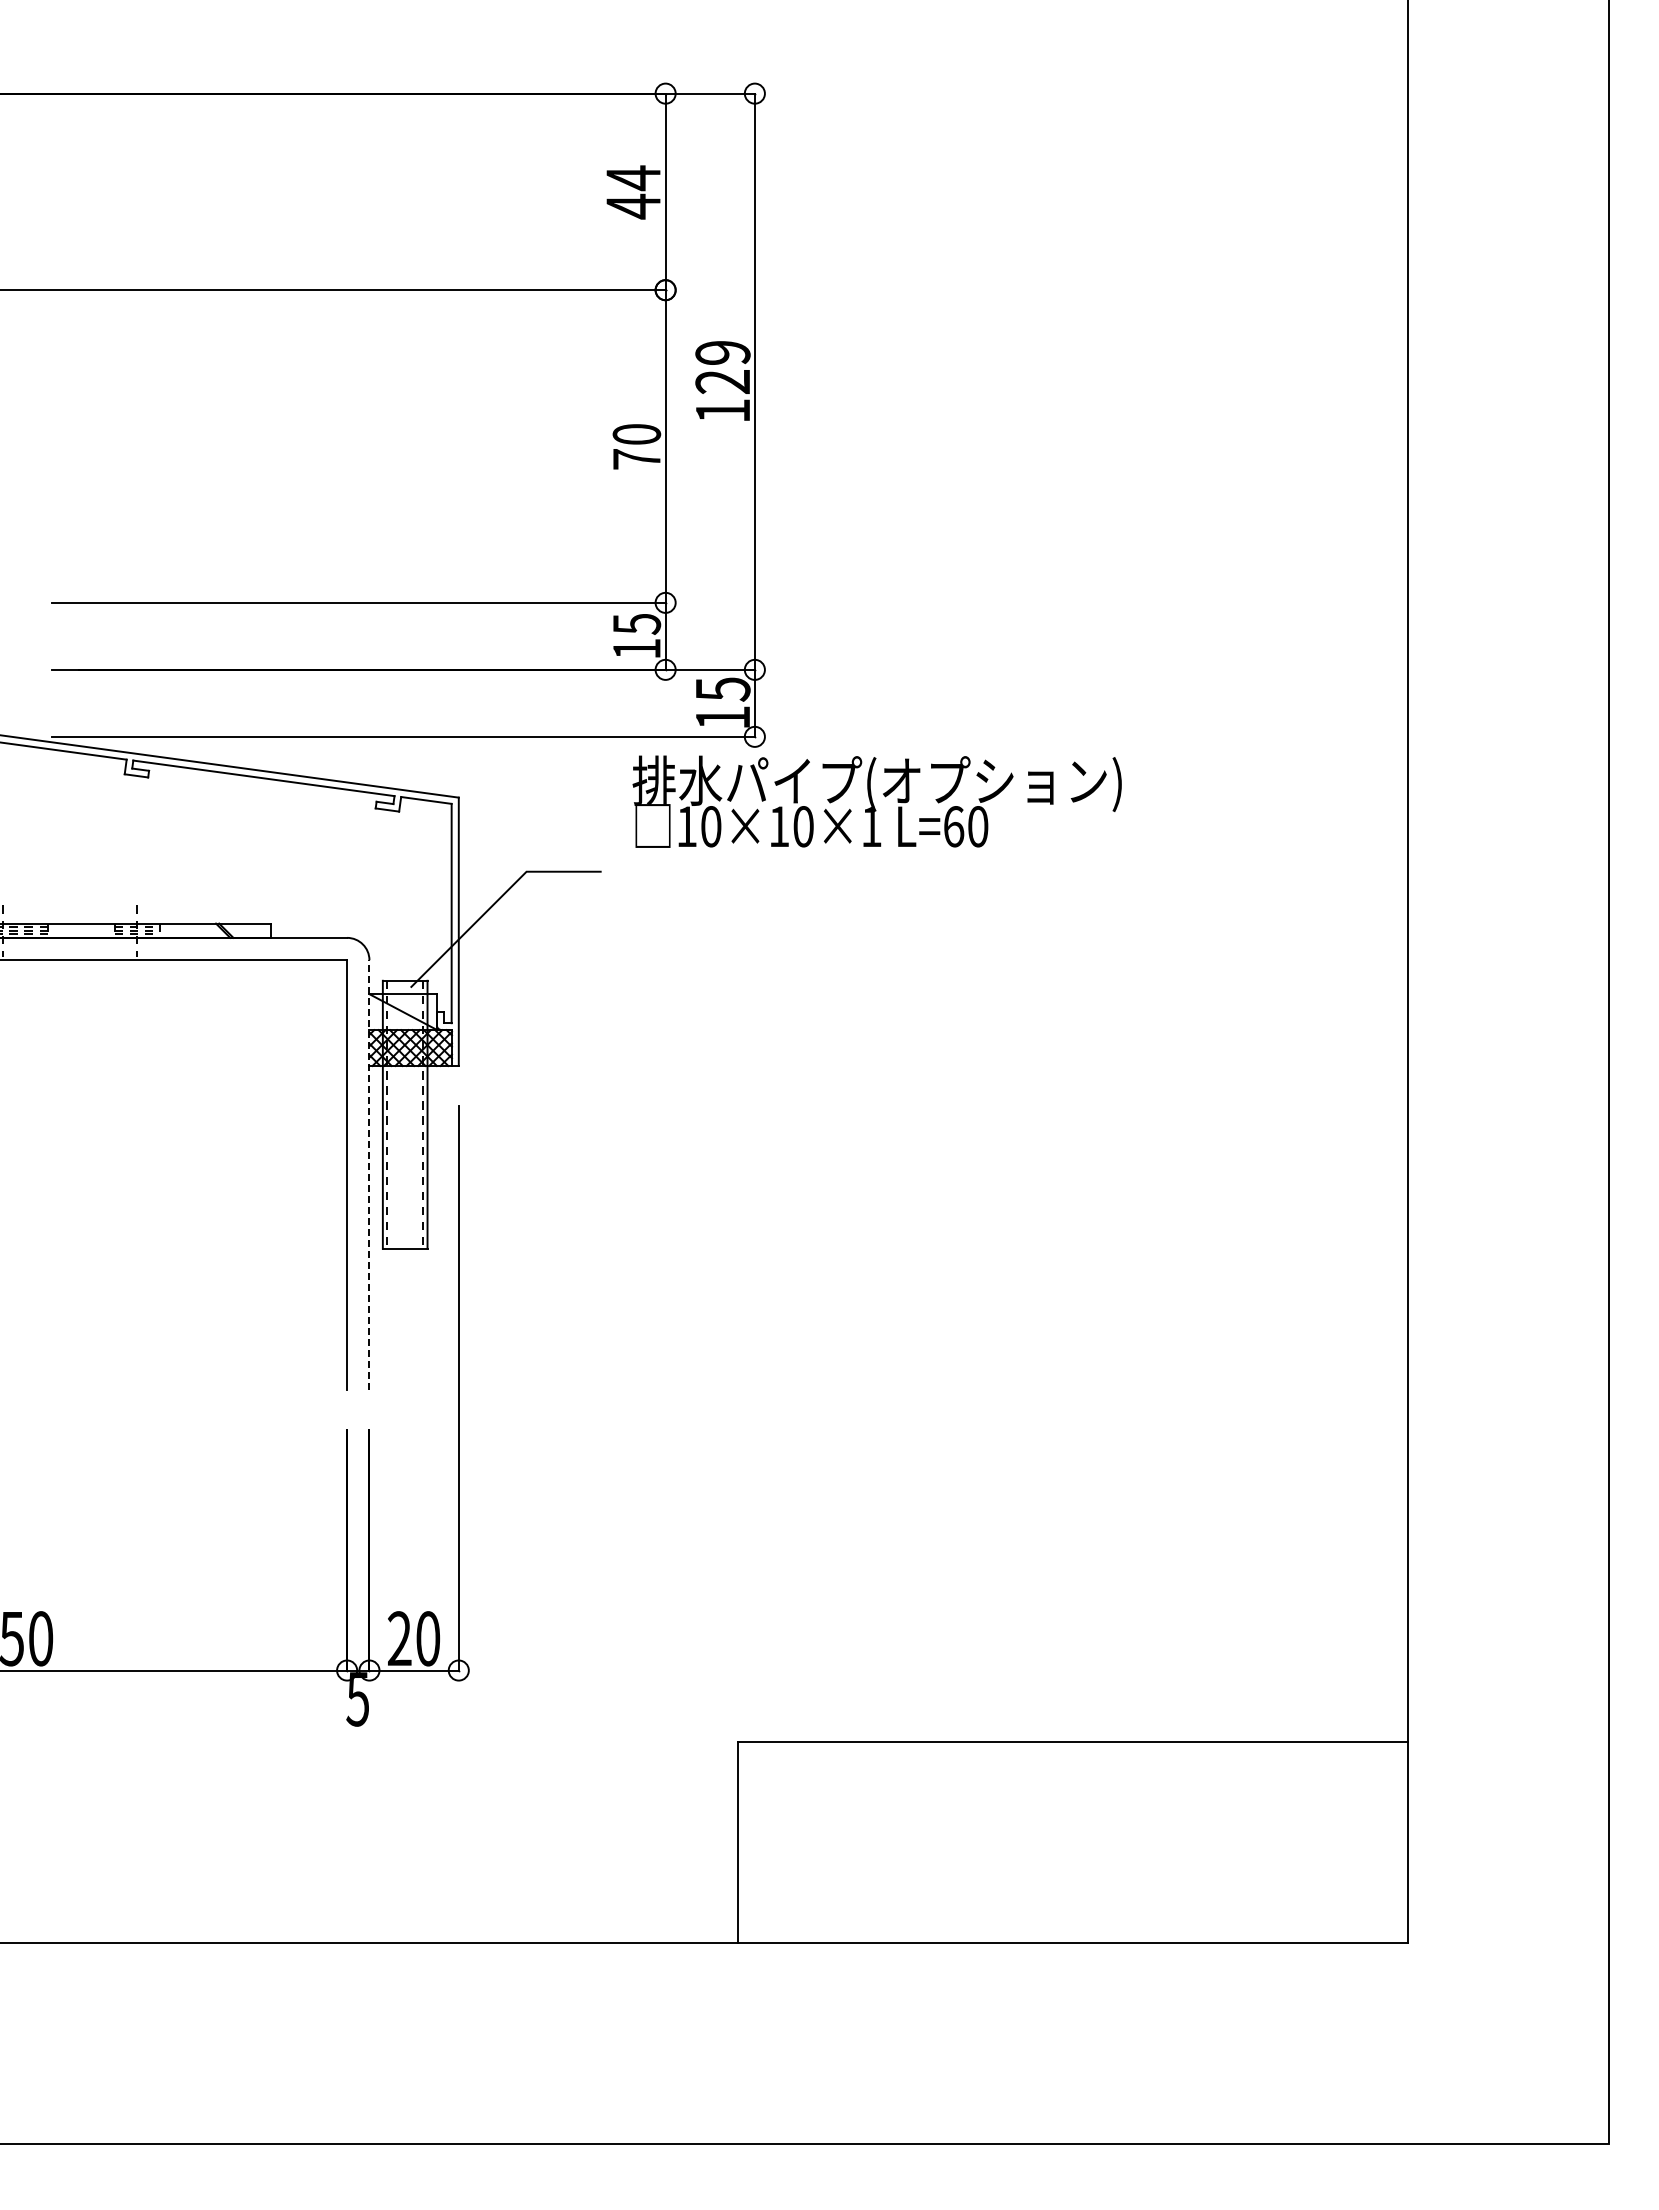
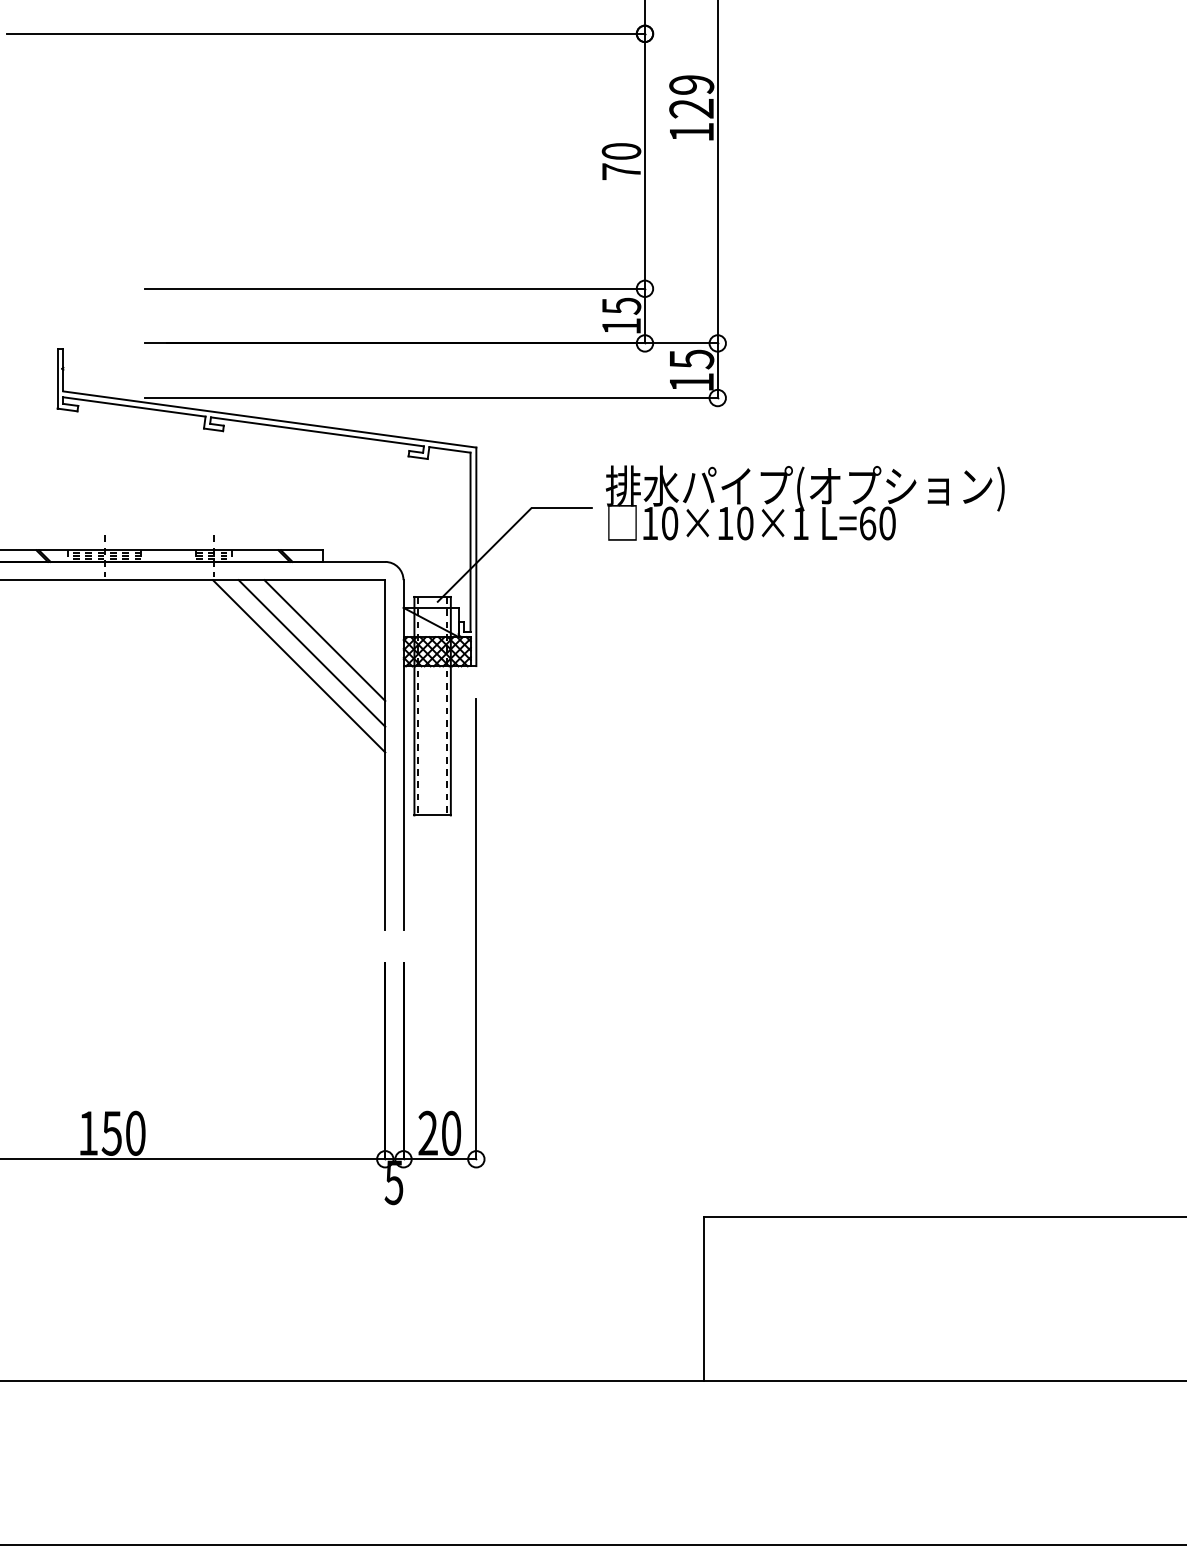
text: (876, 801) -> (804, 502), moved
line: (272, 1034) -> (324, 640), added
line: (257, 1050) -> (312, 653), added
line: (241, 1065) -> (299, 665), added
line: (369, 1175) -> (403, 755), dashed -> solid

